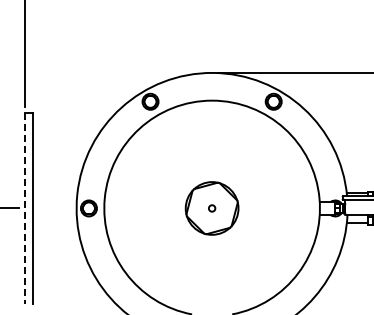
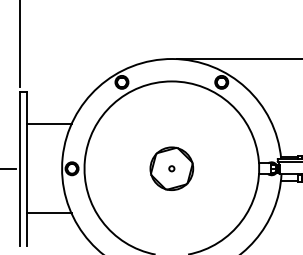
line: (60, 153) -> (49, 124), added
line: (25, 208) -> (20, 168), dashed -> solid
line: (60, 263) -> (49, 213), added

